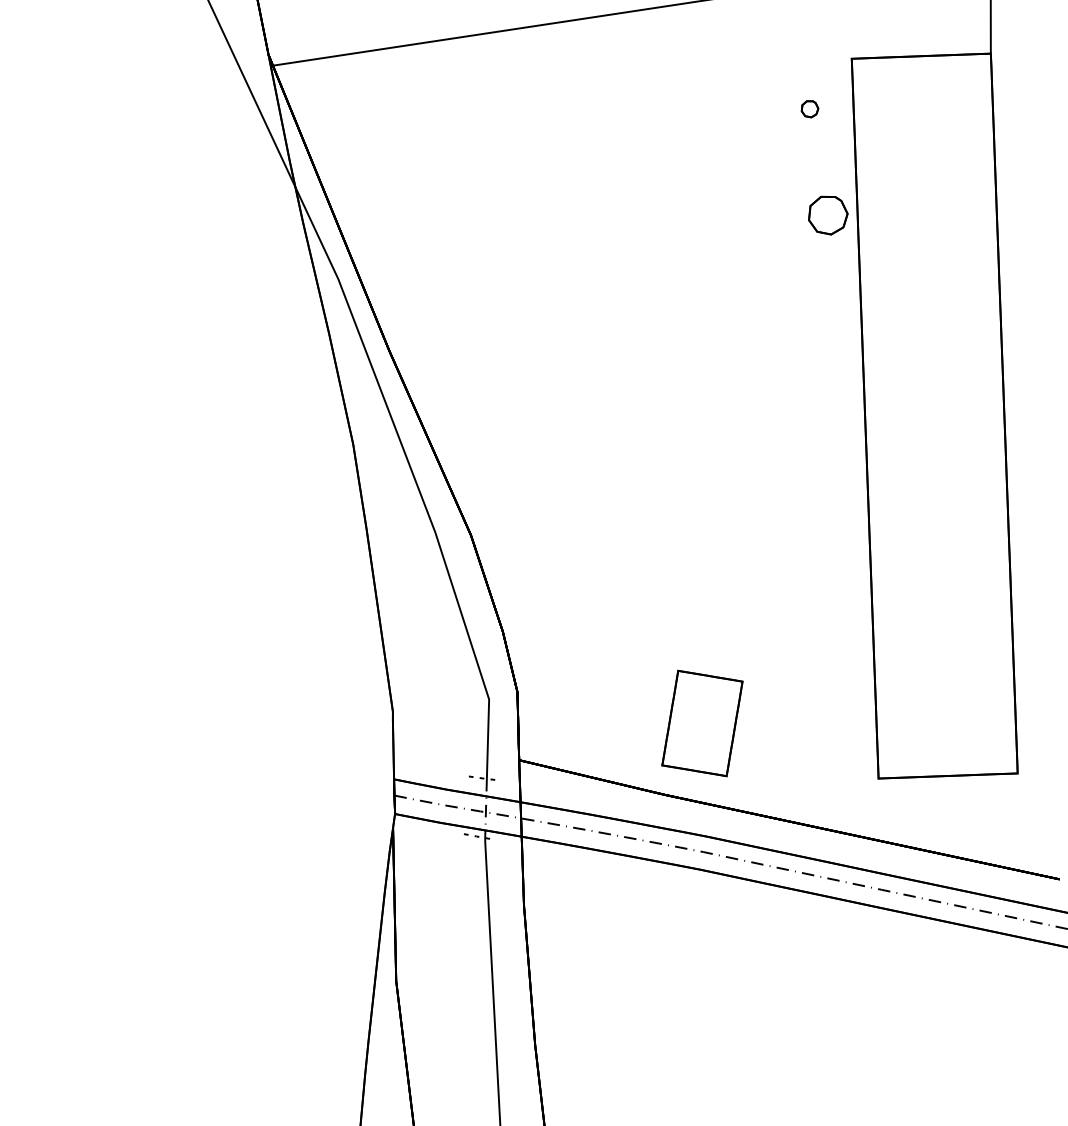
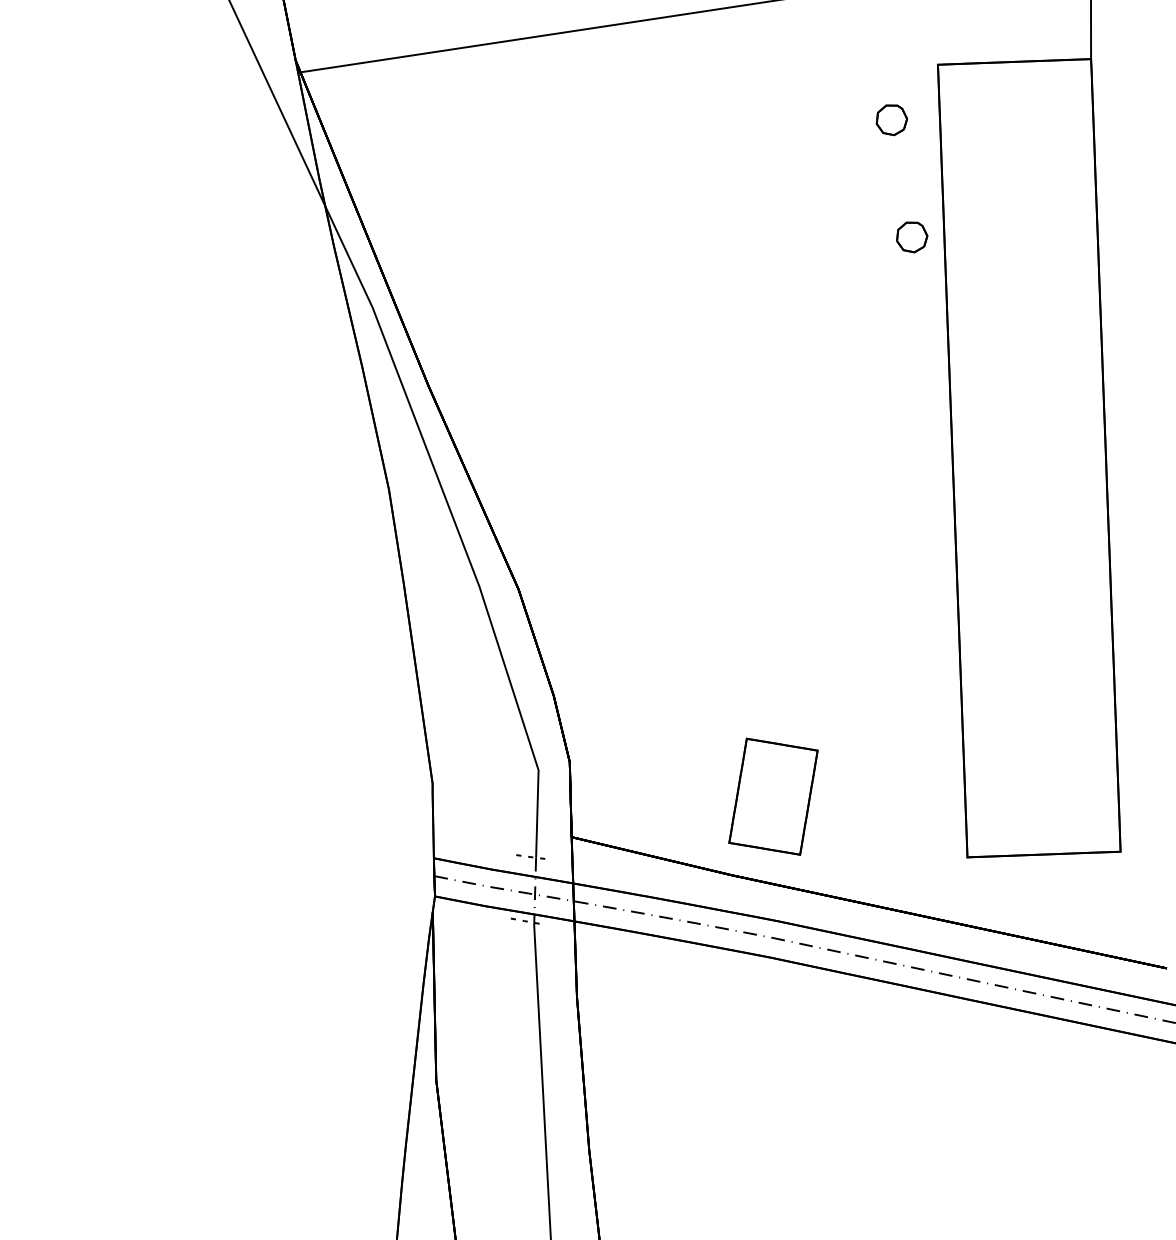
part: (809, 109) -> (891, 120), size x1.67
part: (828, 215) -> (912, 237), size x0.71

